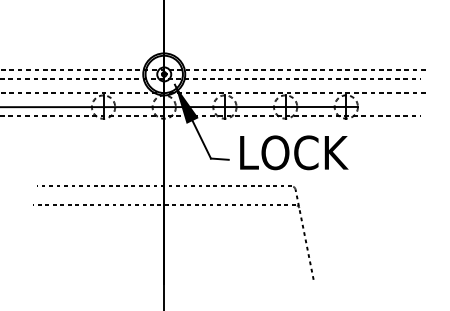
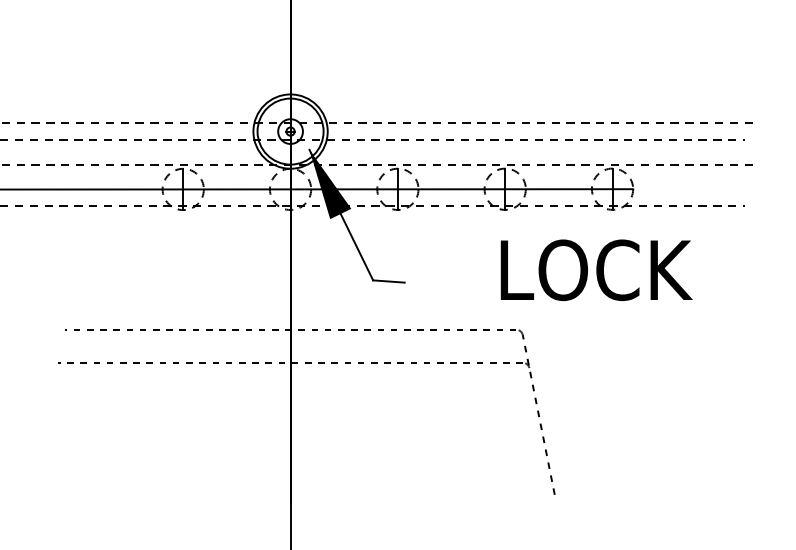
text: (294, 152) -> (596, 269), moved

